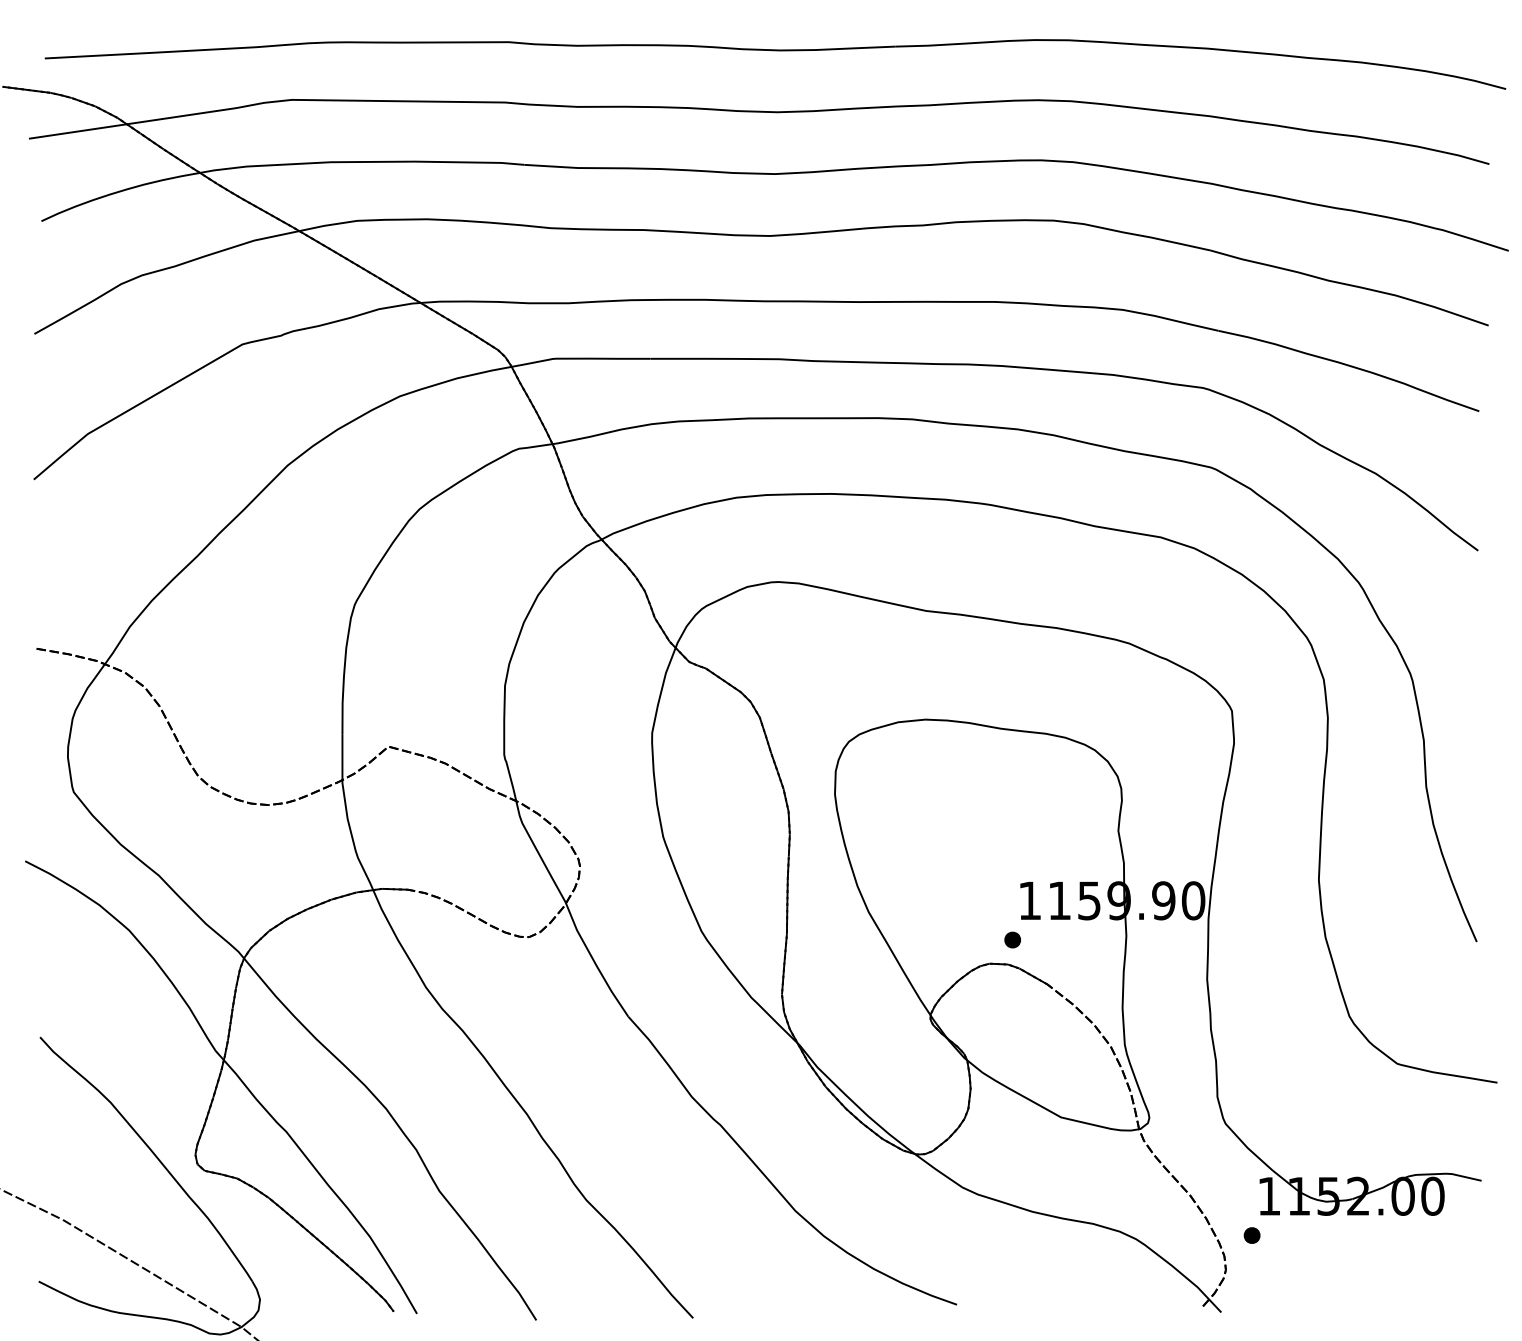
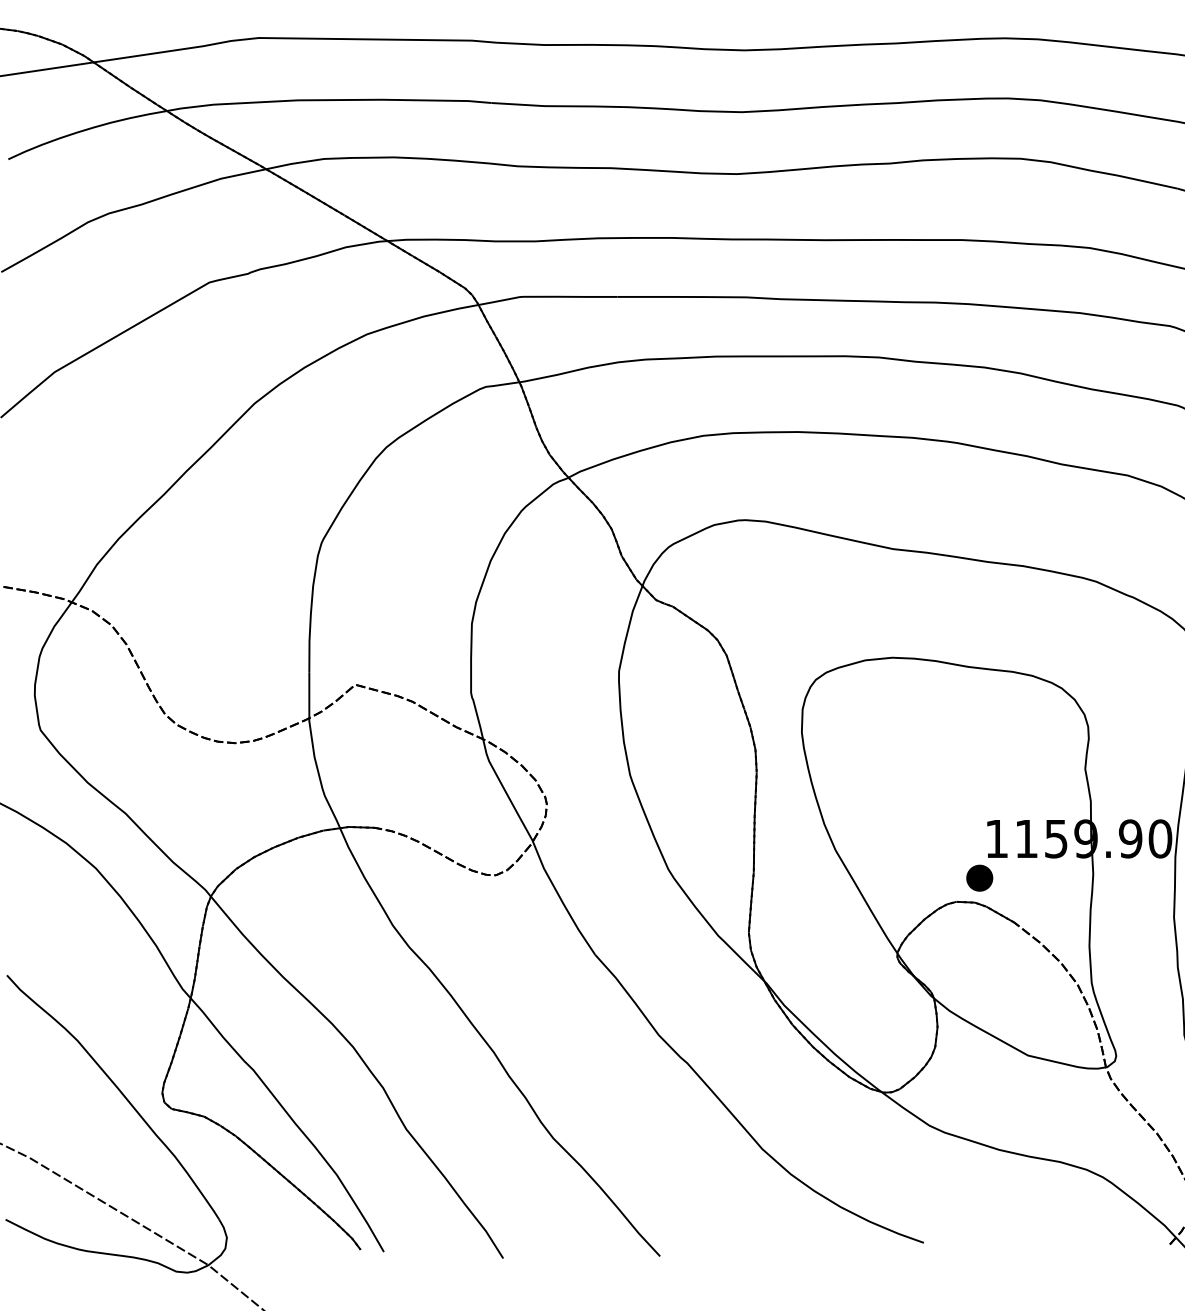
part: (1012, 939) -> (979, 877), size x1.6

